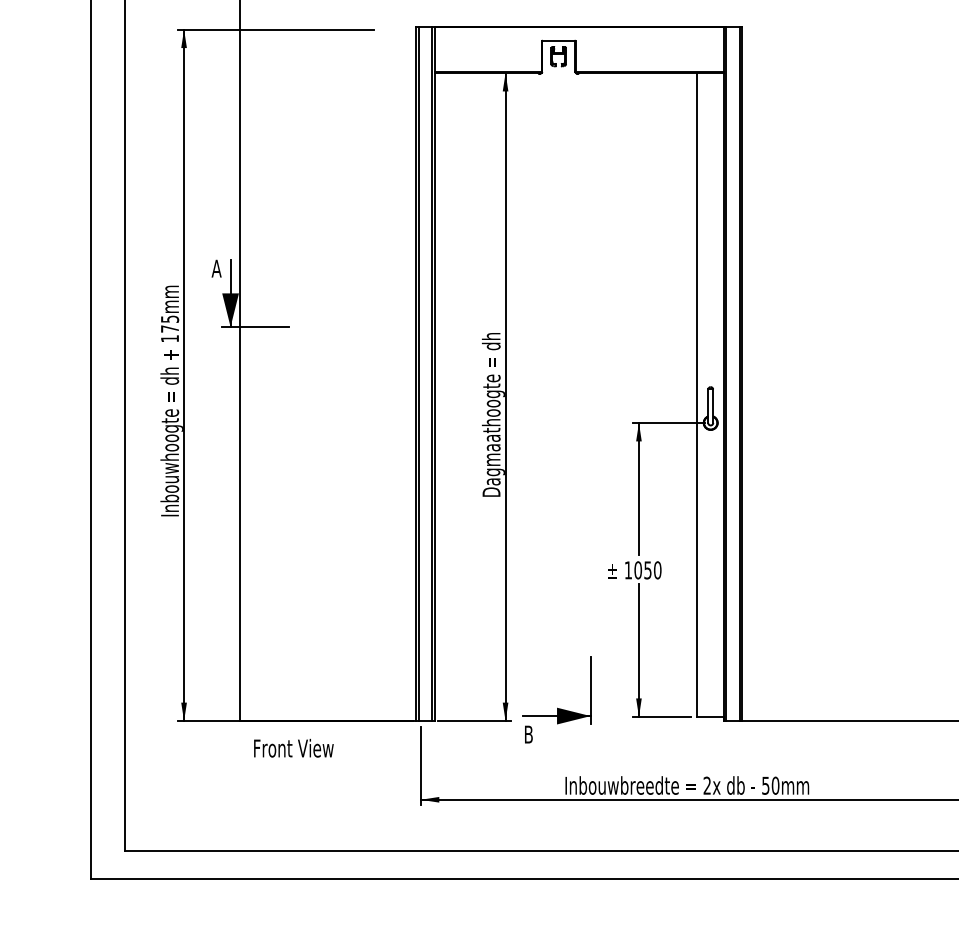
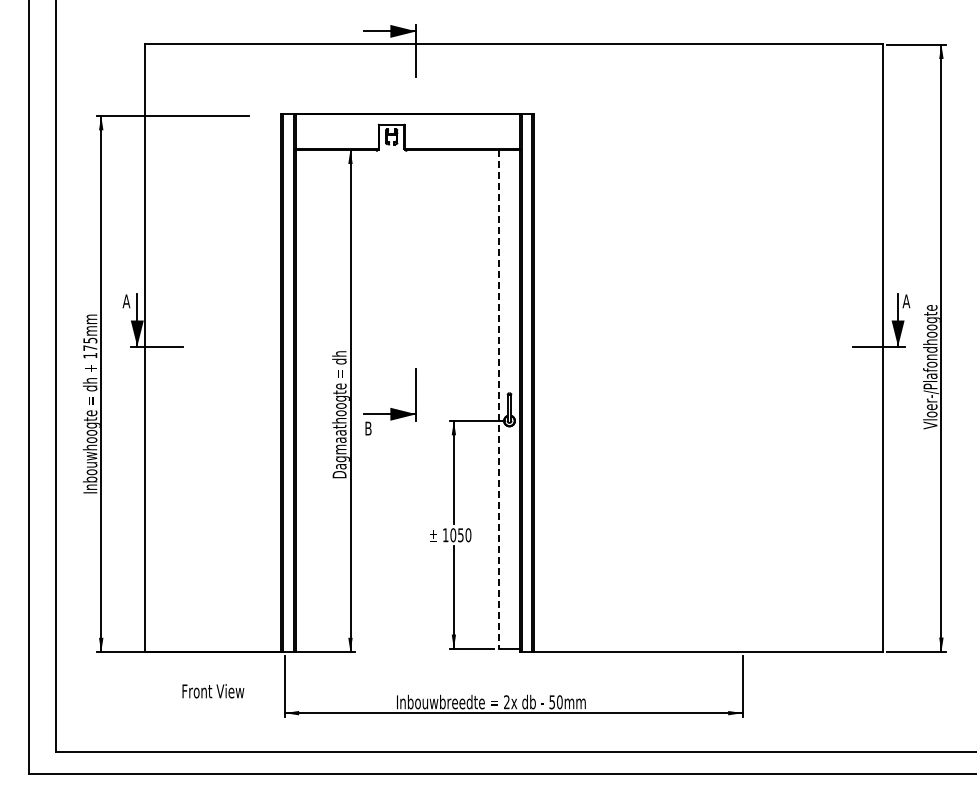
line: (696, 395) -> (498, 399), solid -> dashed
part: (557, 708) -> (390, 408), moved
text: (294, 748) -> (213, 691), moved

